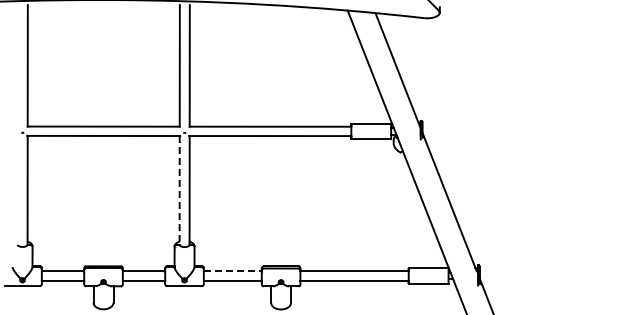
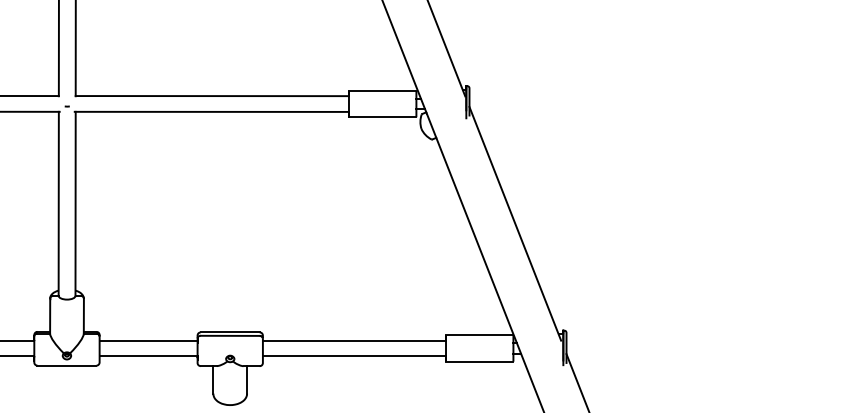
line: (179, 190) -> (58, 203), dashed -> solid
line: (232, 271) -> (148, 340), dashed -> solid

